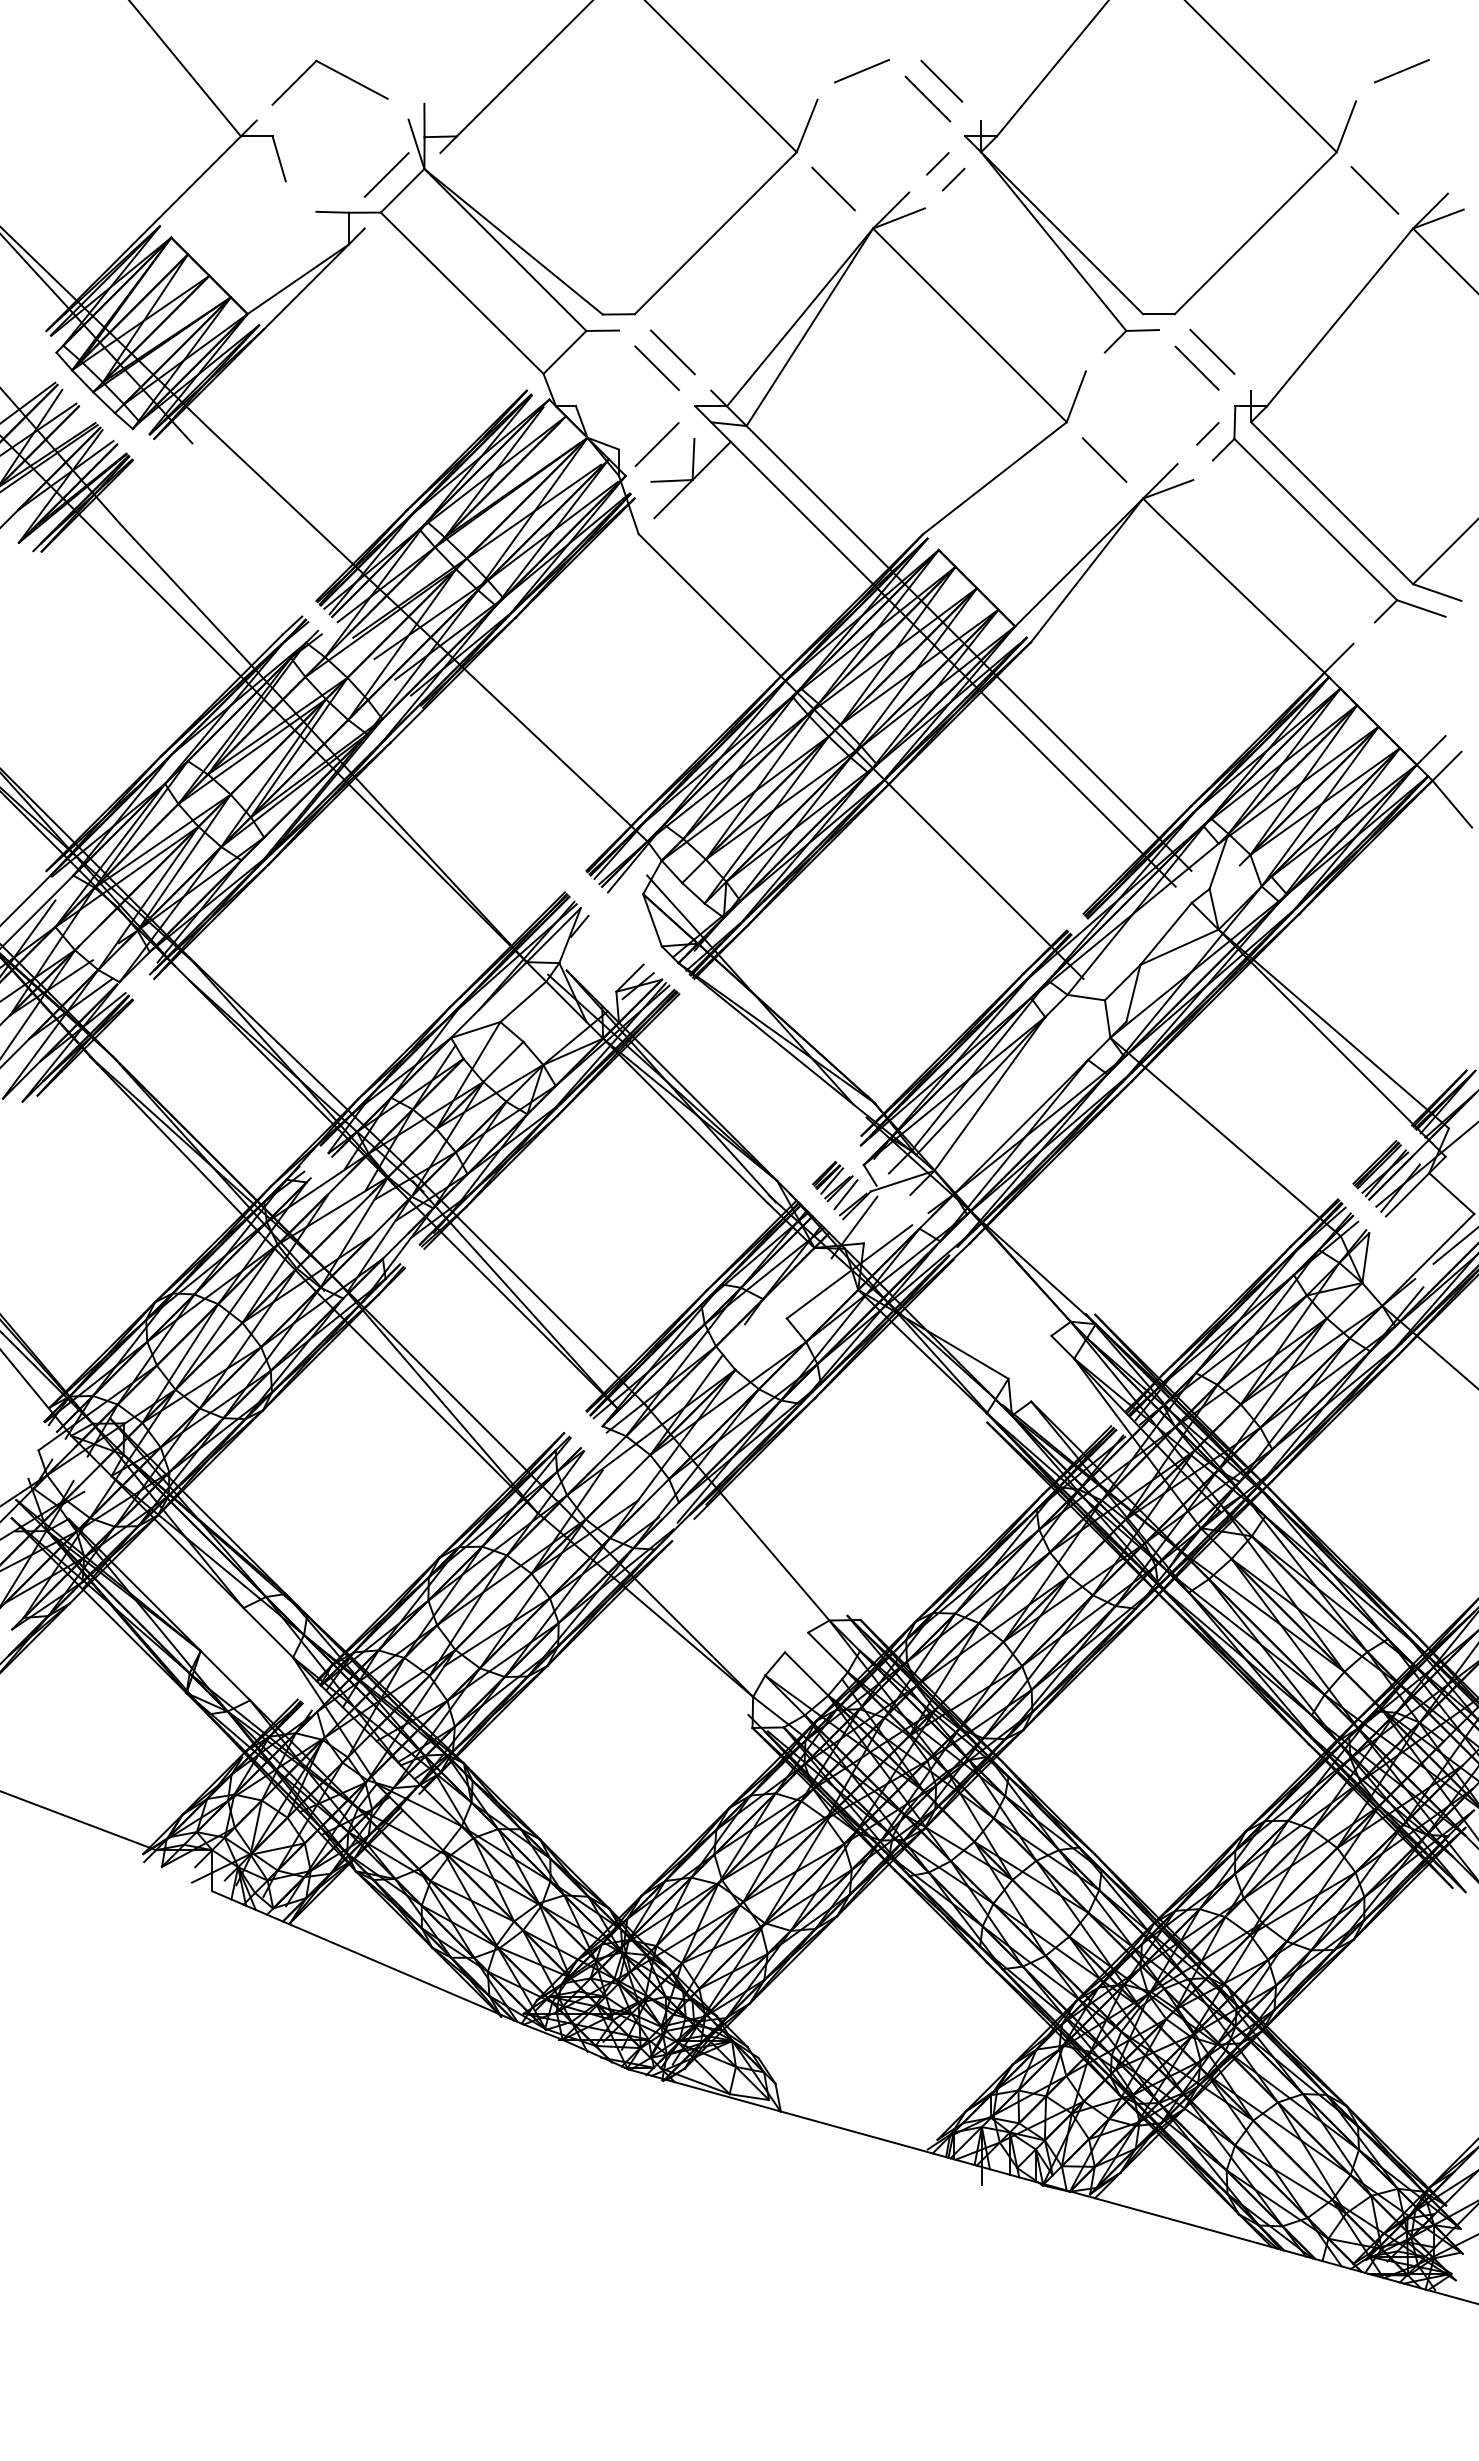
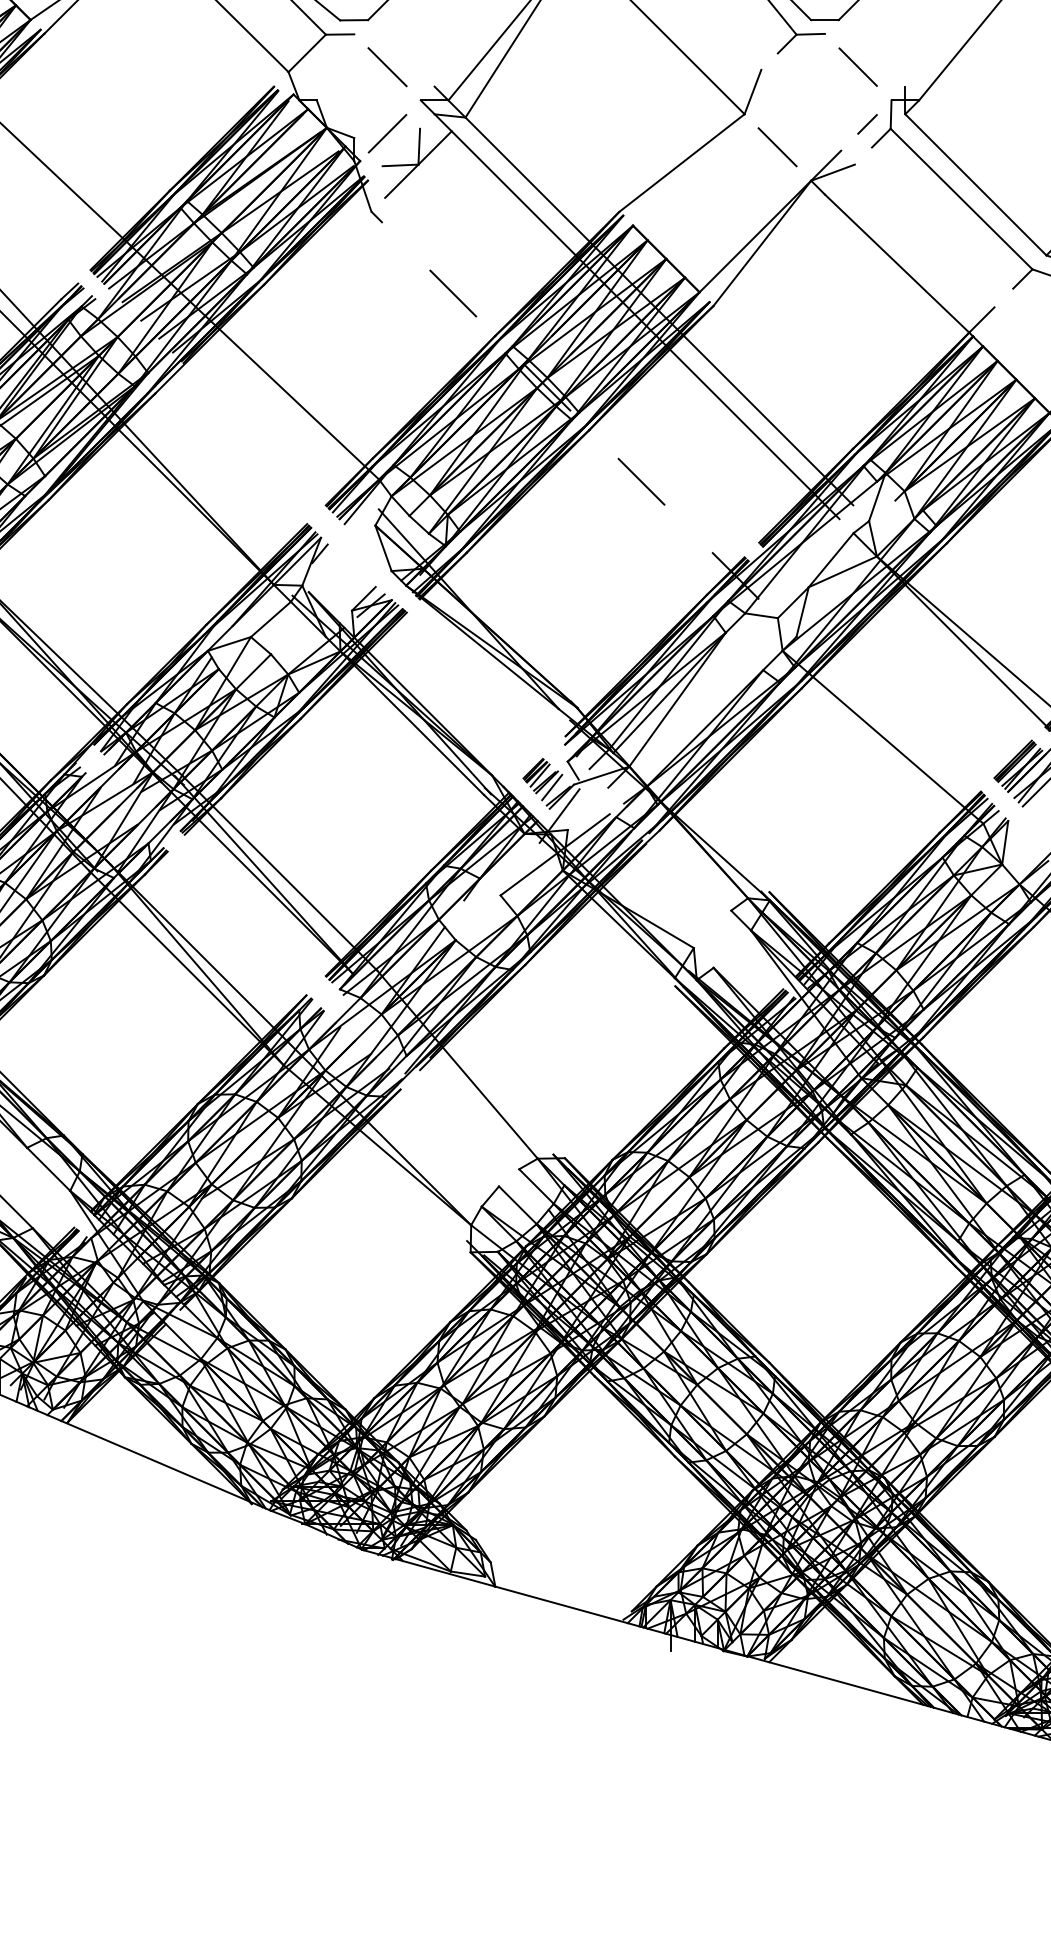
line: (1212, 351) -> (871, 52), removed
line: (672, 352) -> (400, 53), removed
line: (861, 756) -> (565, 405), solid -> dashed

